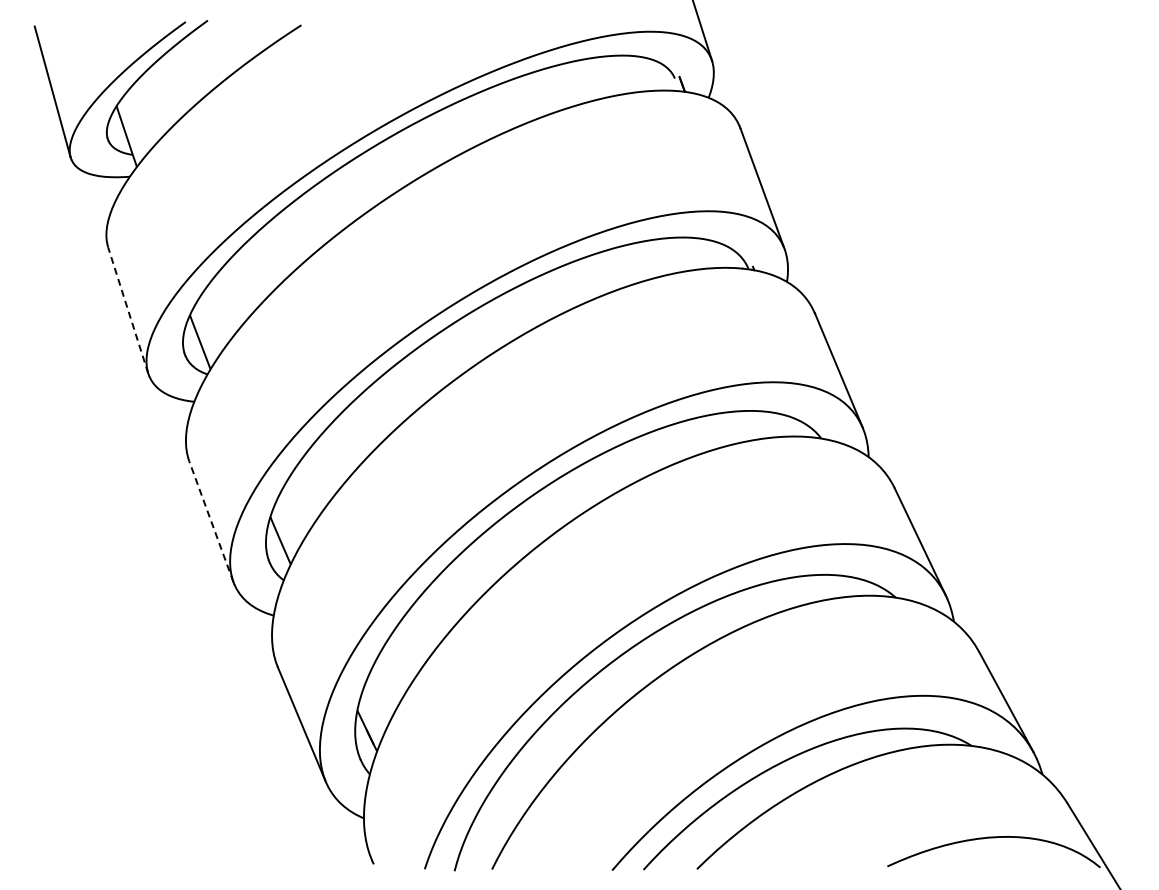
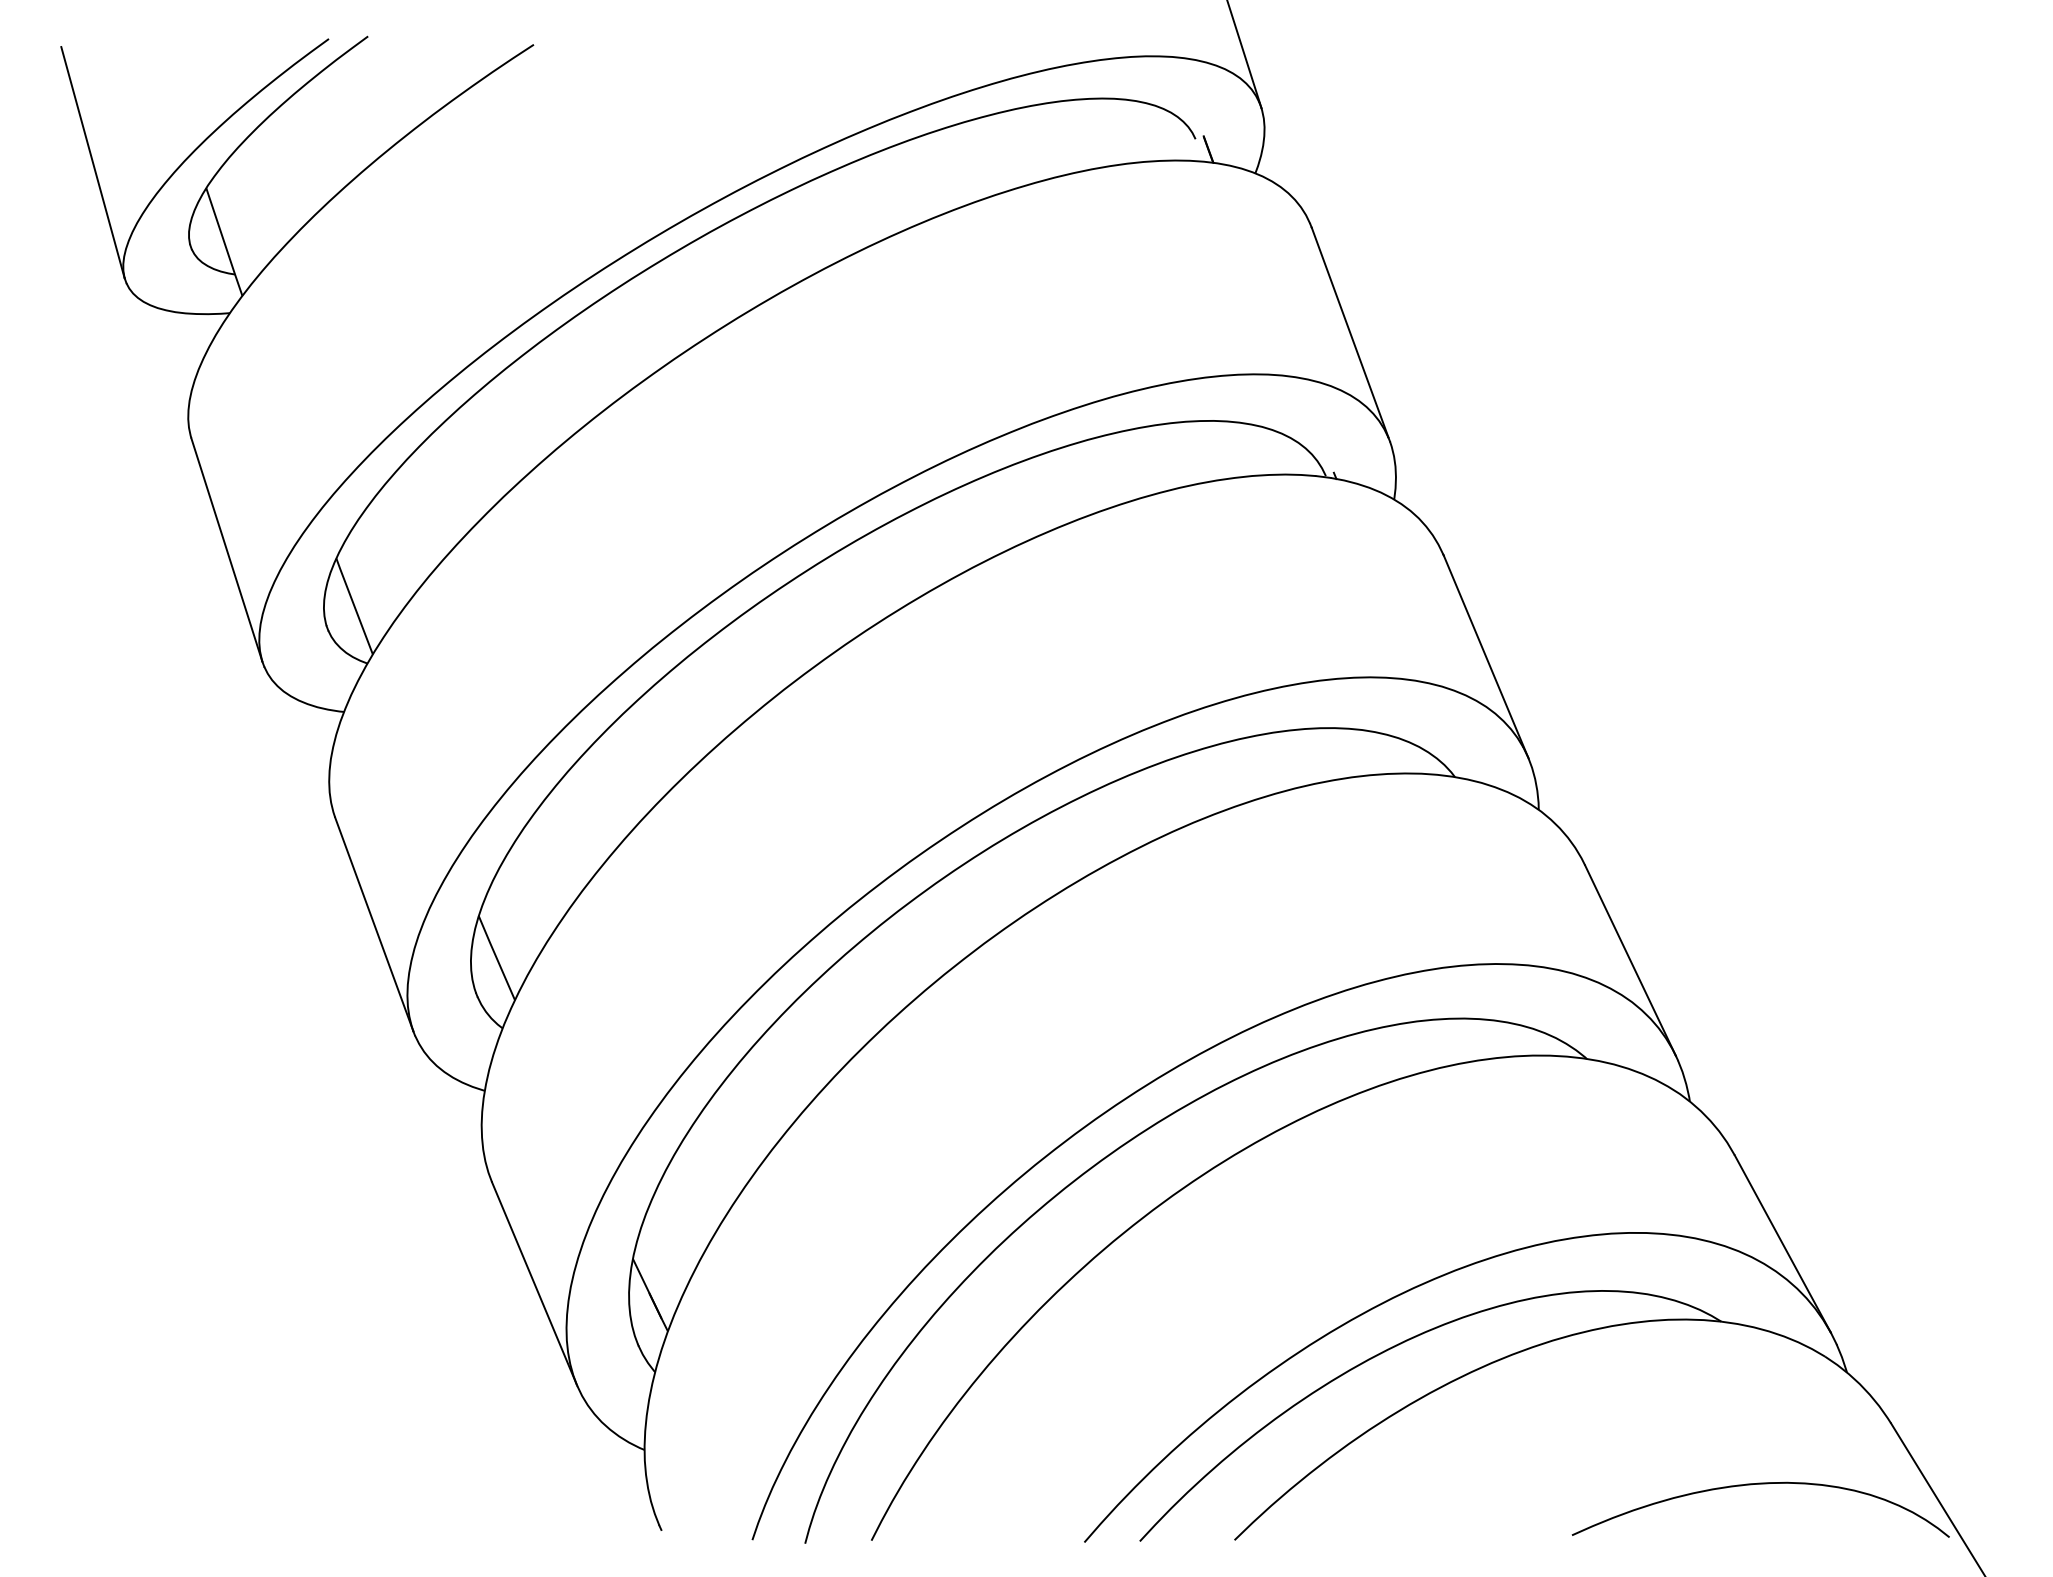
line: (128, 309) -> (227, 548), dashed -> solid
line: (211, 521) -> (374, 924), dashed -> solid

